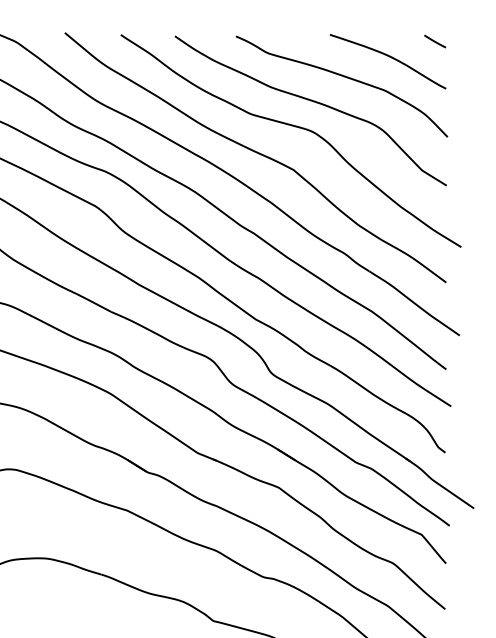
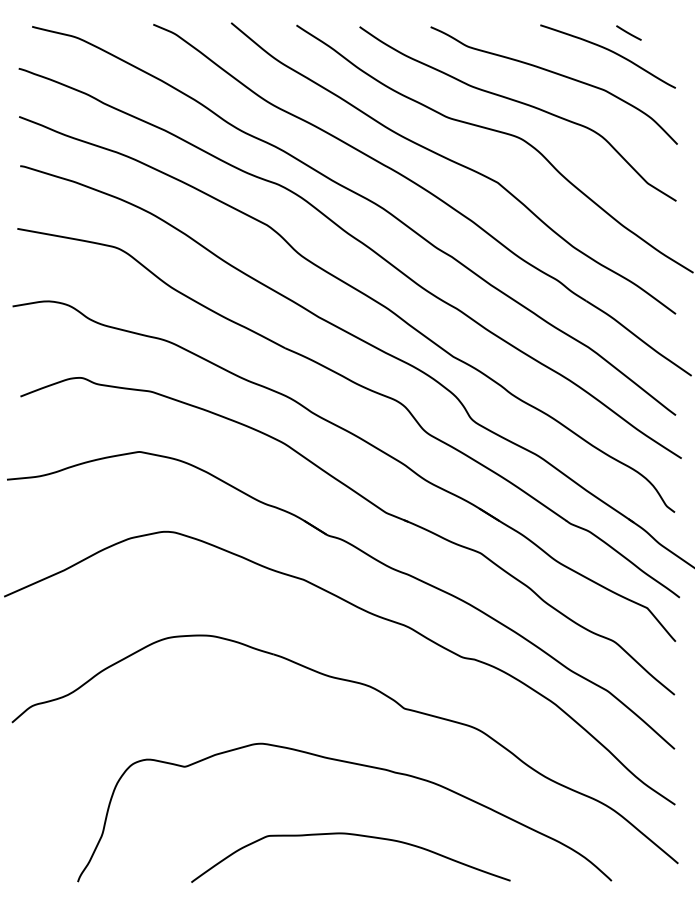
line: (434, 41) -> (628, 32), moved

